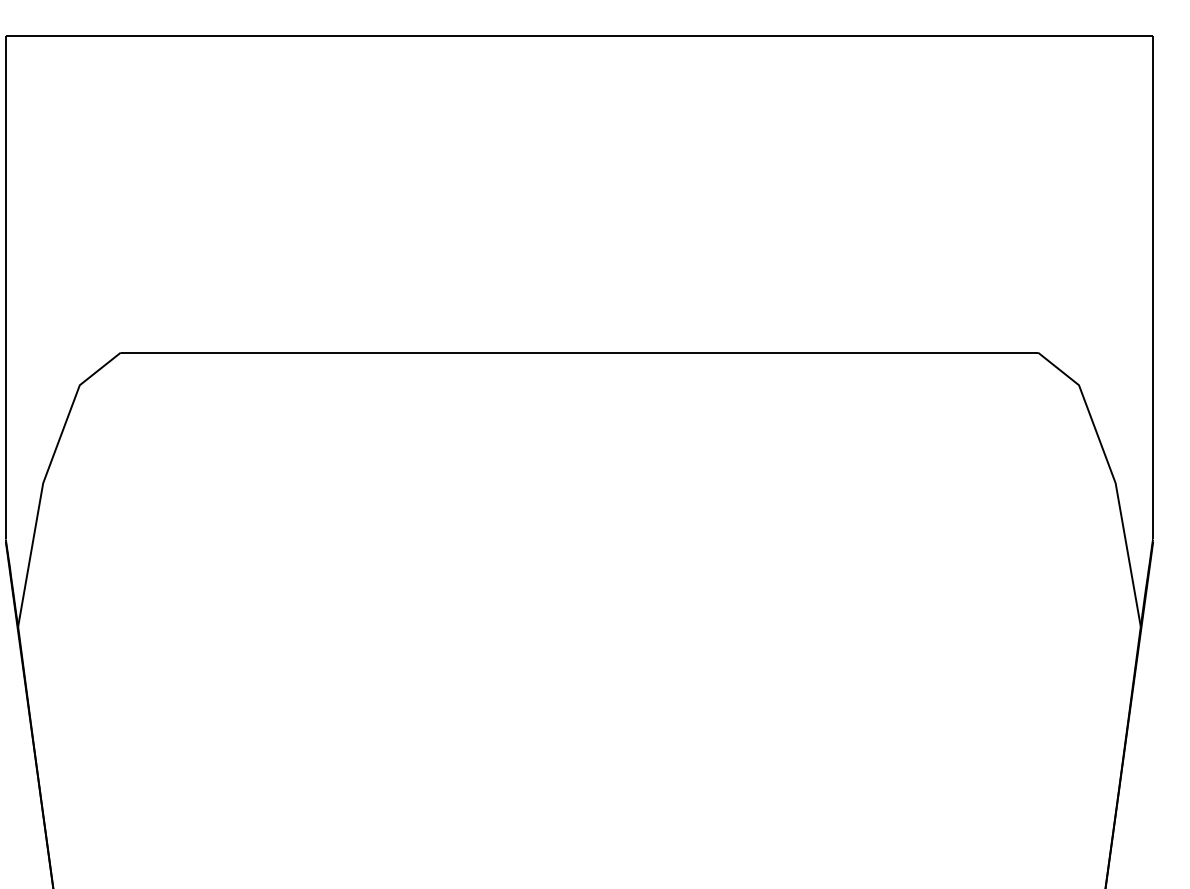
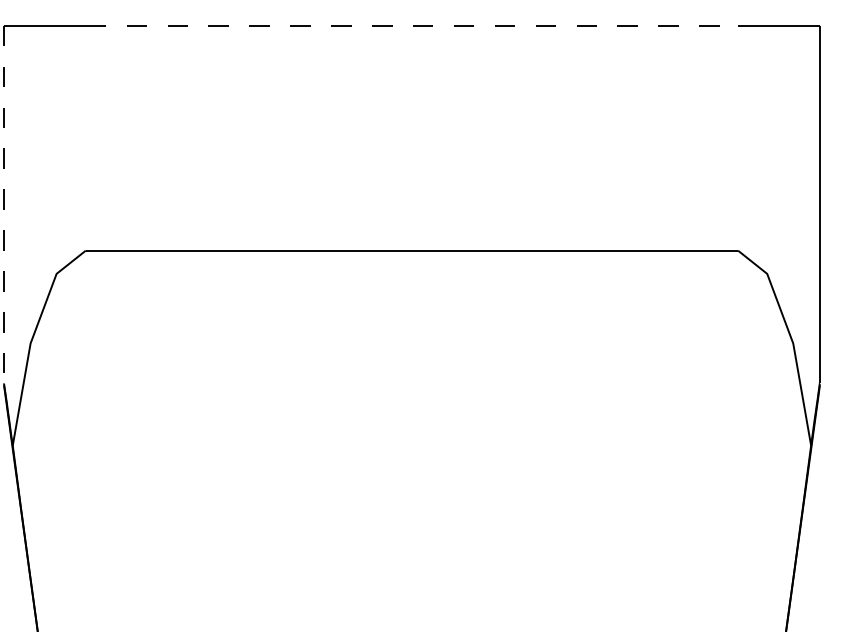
line: (580, 35) -> (412, 25), solid -> dashed
line: (6, 287) -> (4, 204), solid -> dashed

